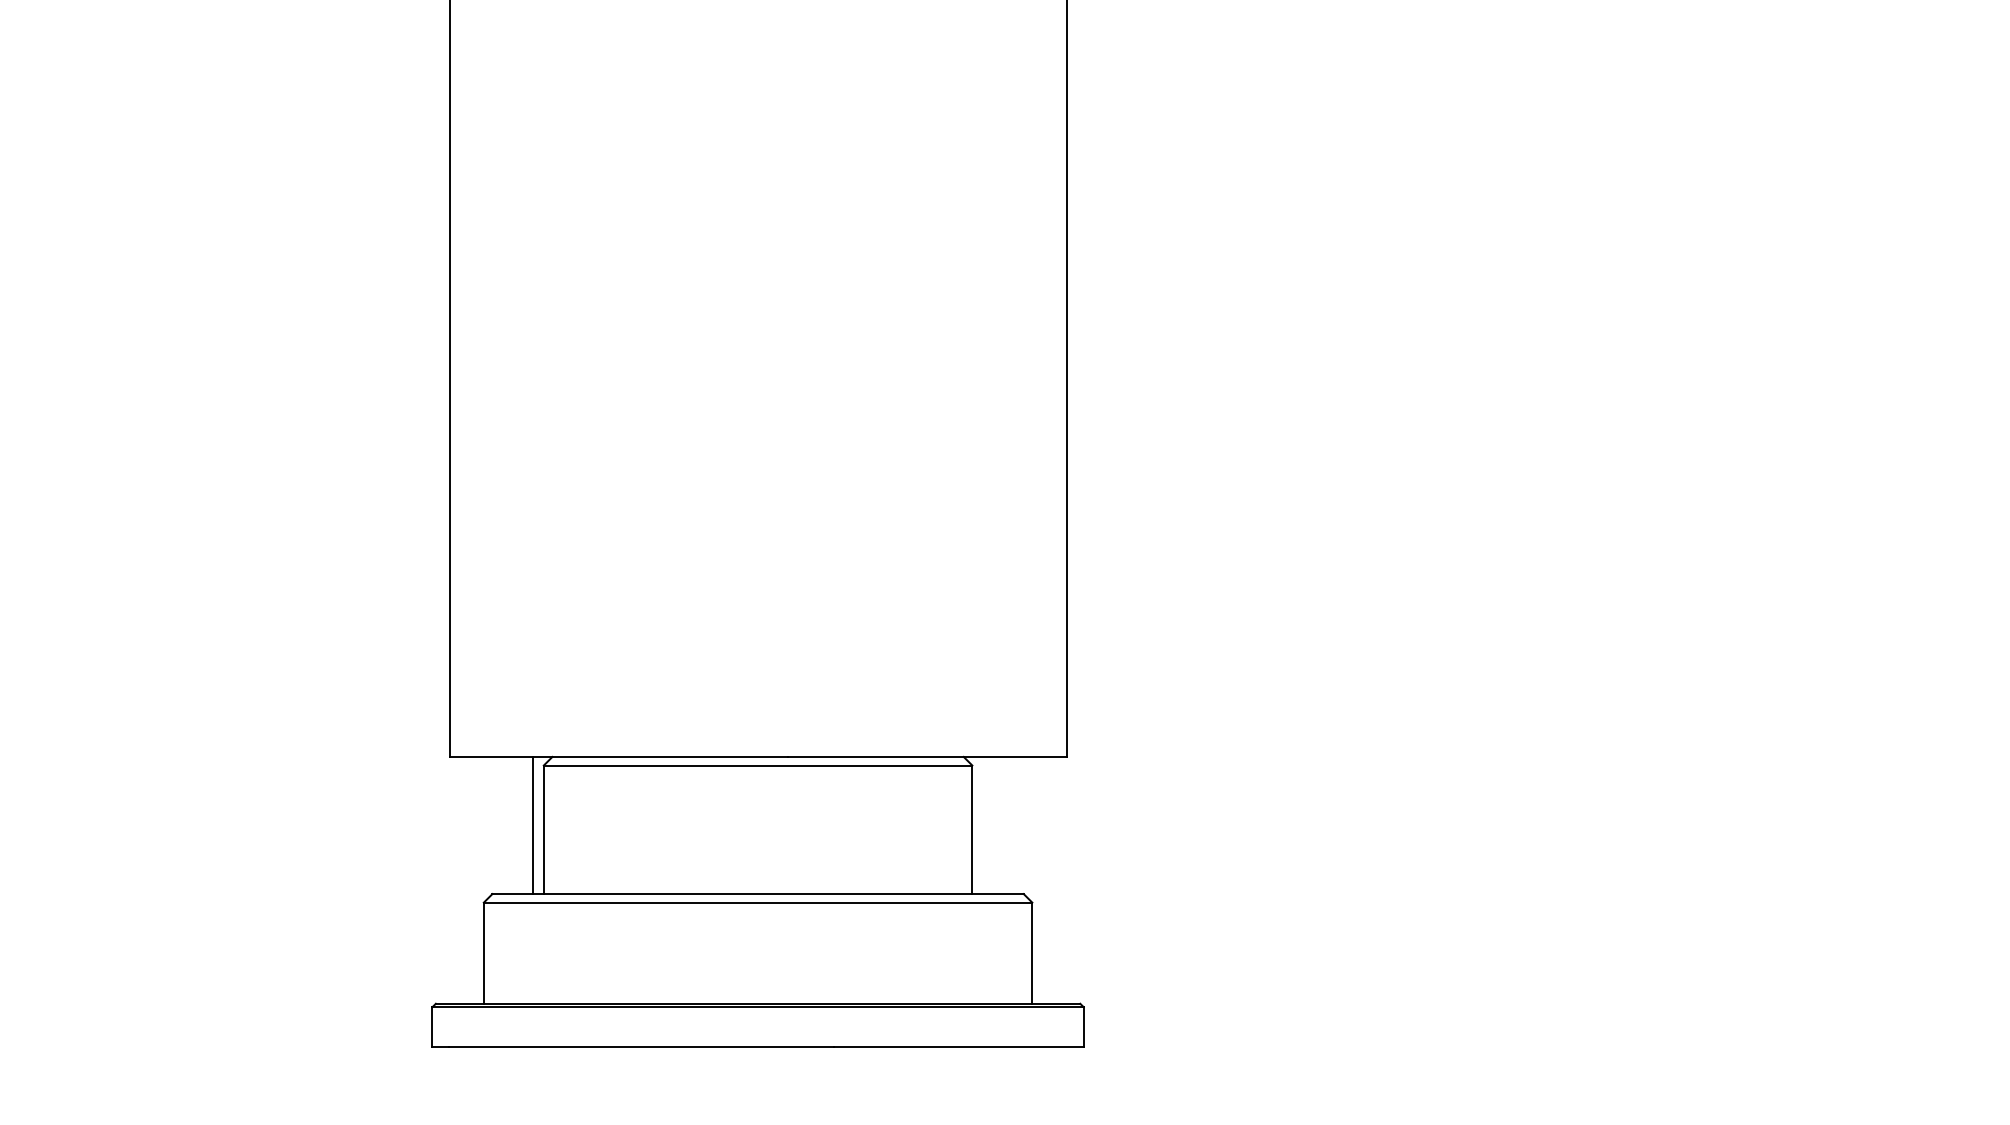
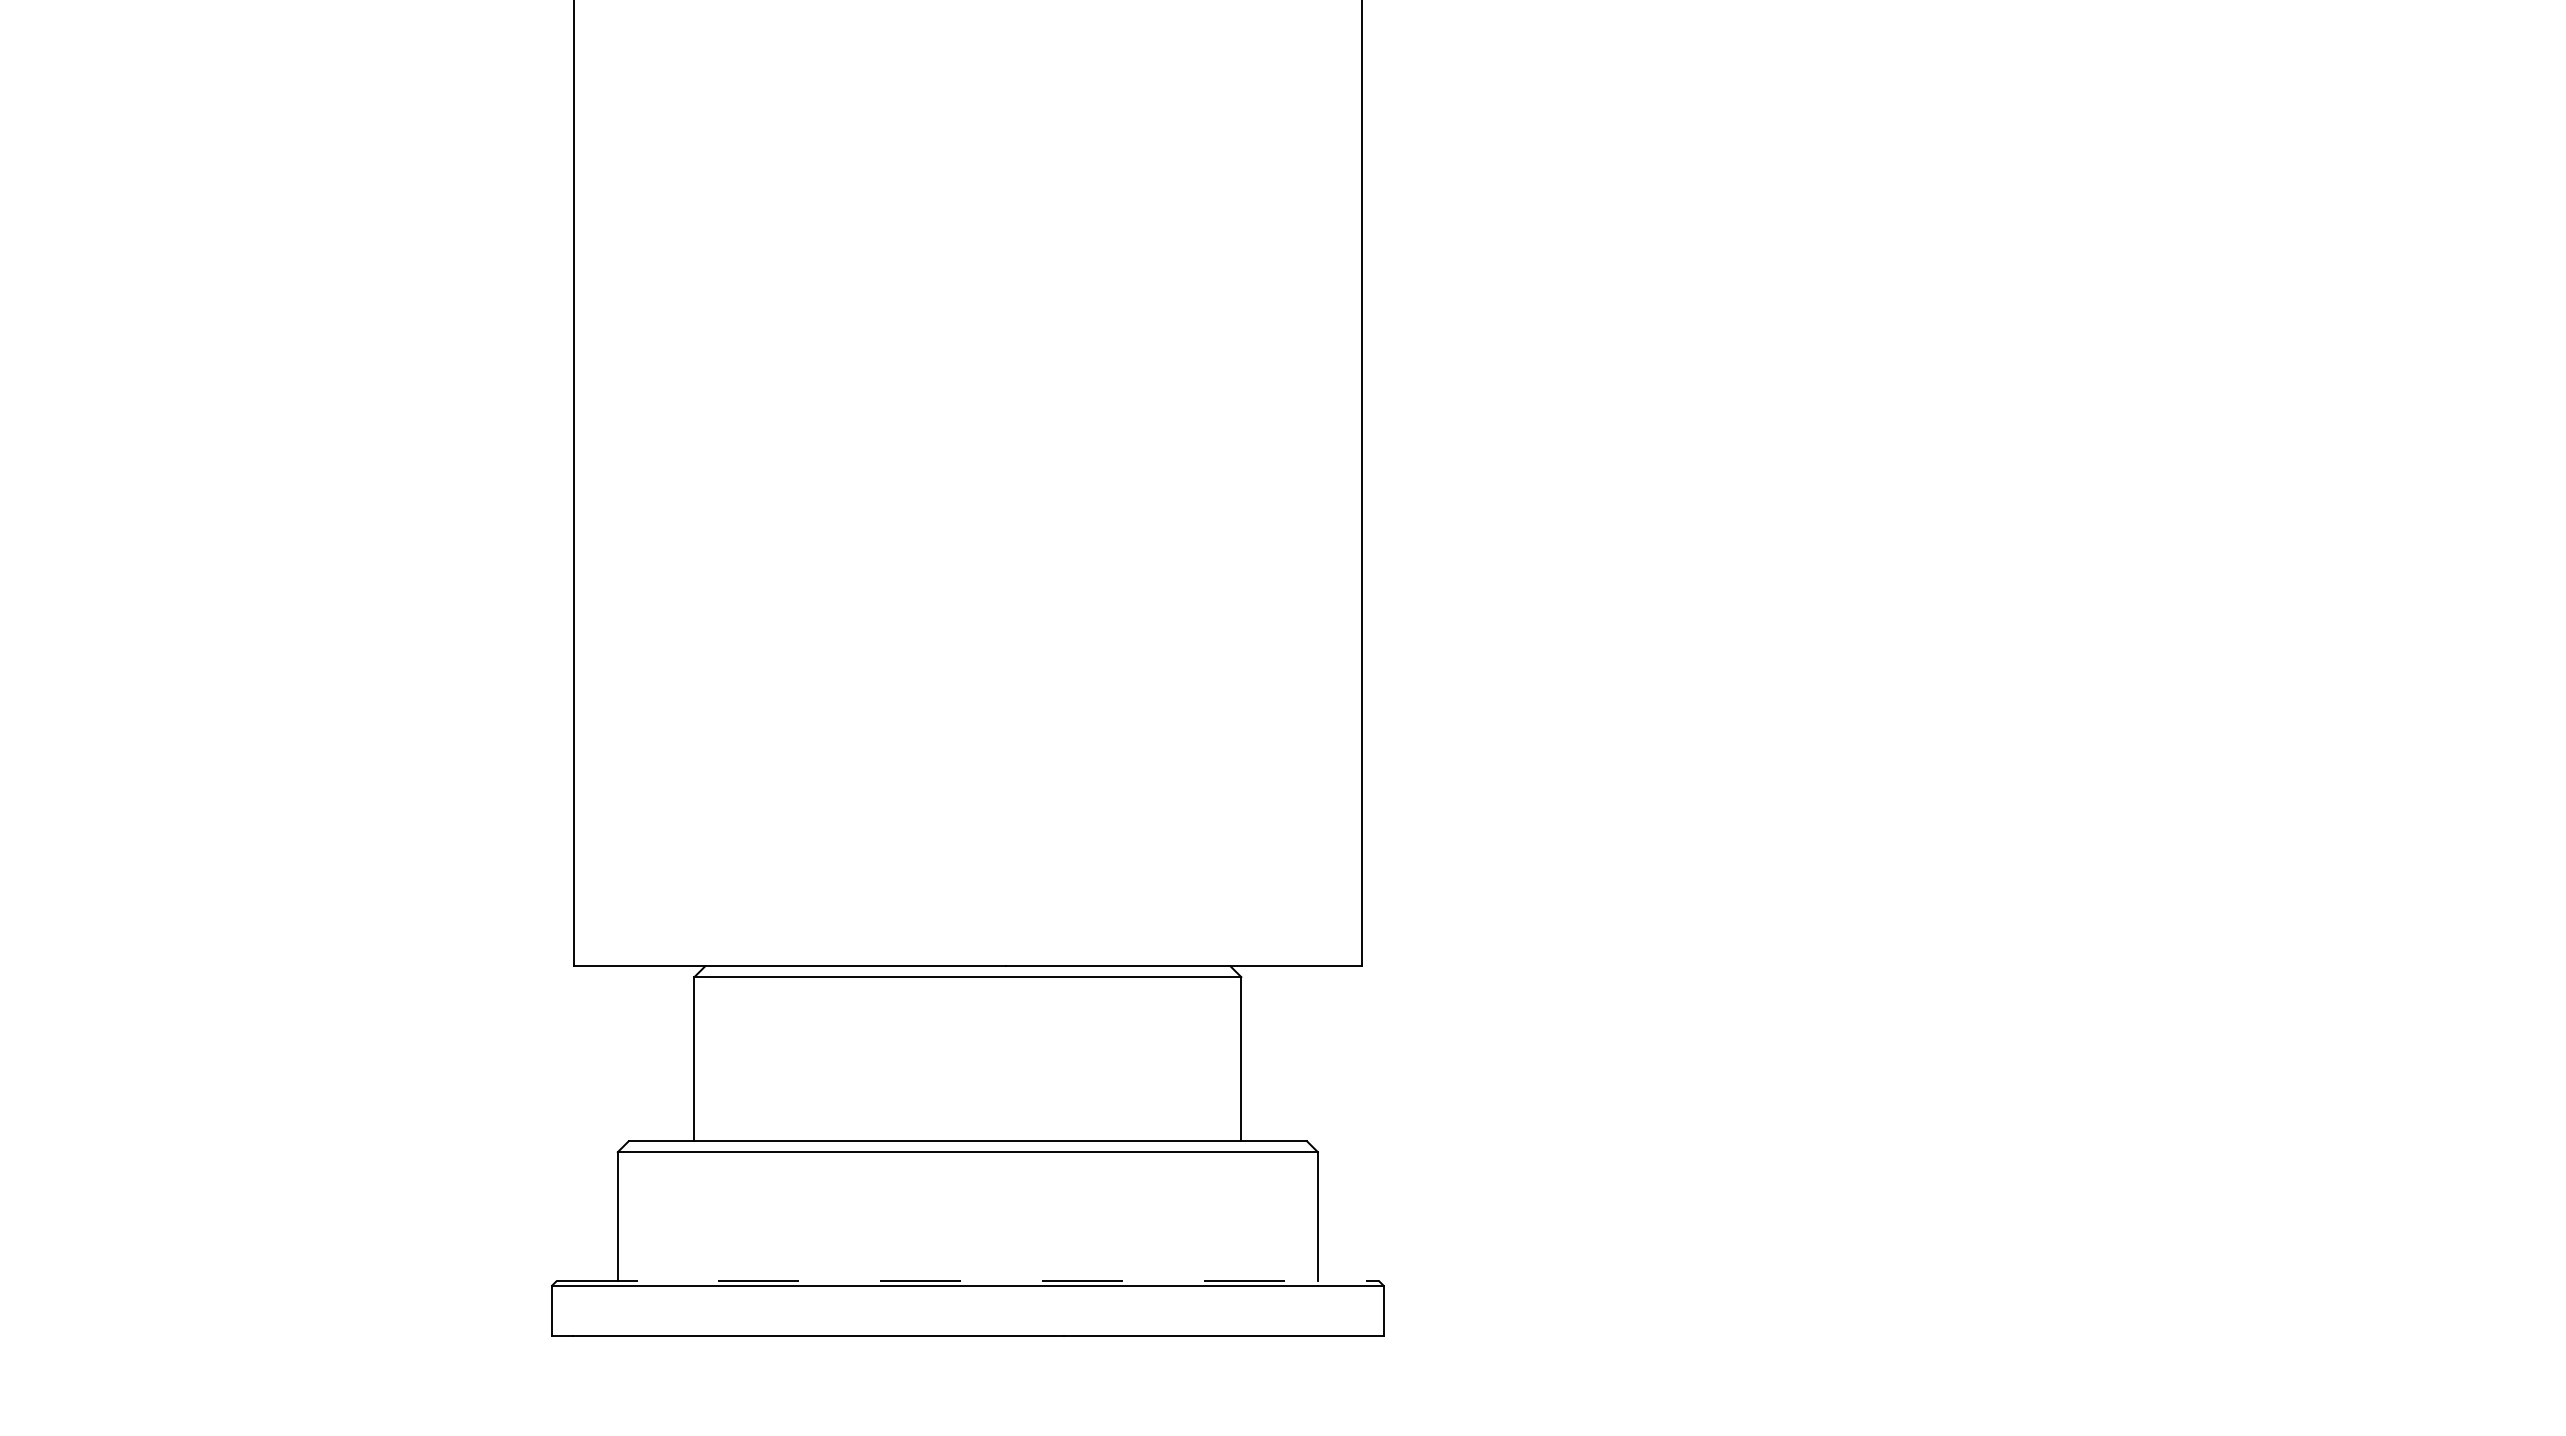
line: (532, 825) -> (680, 1053), removed
line: (758, 1004) -> (968, 1281), solid -> dashed

